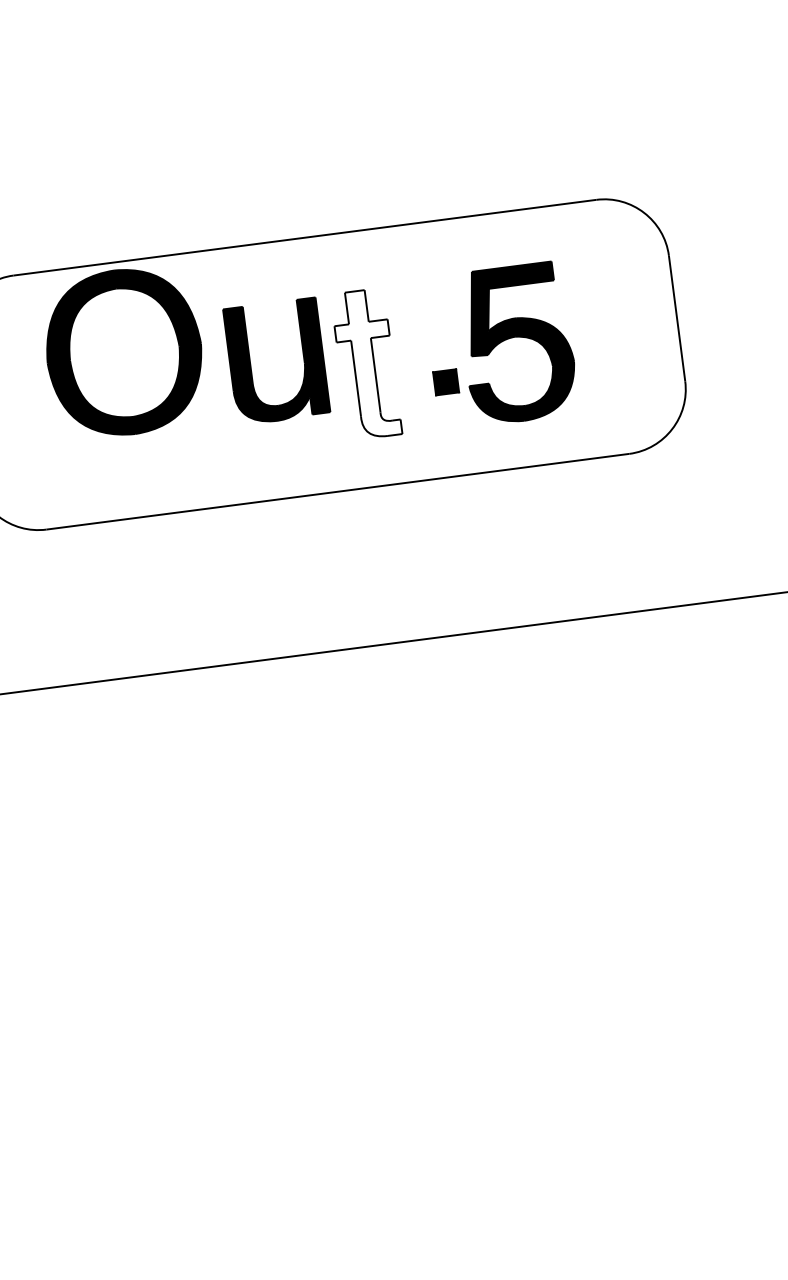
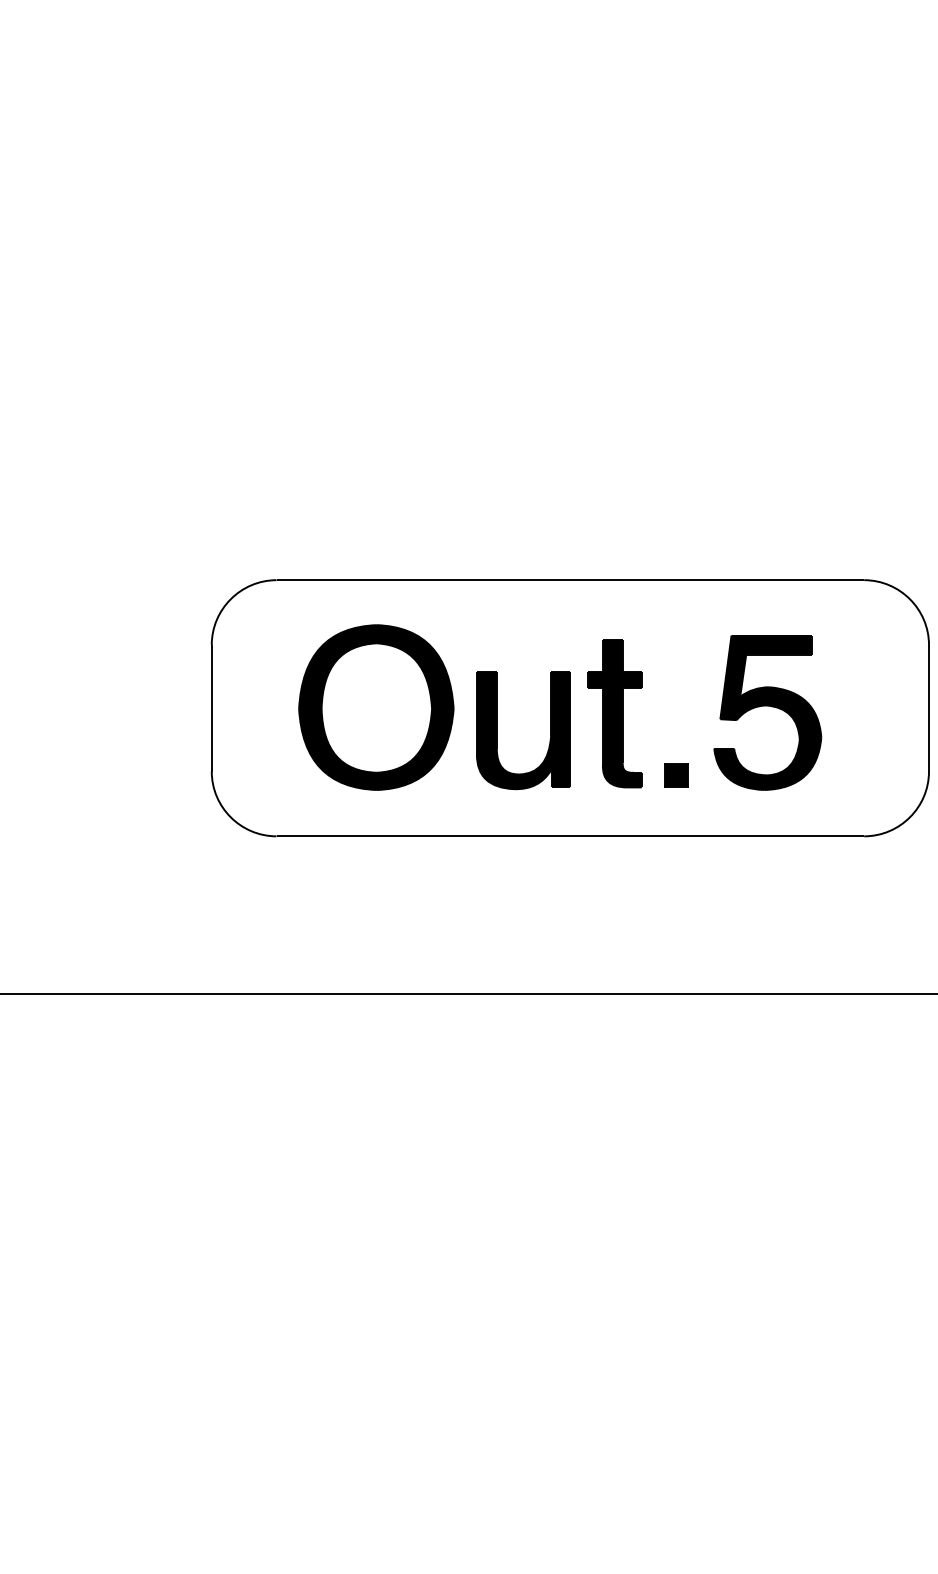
part: (124, 352) -> (376, 707), moved
fill: (365, 364) -> (614, 713), added
part: (251, 365) -> (497, 730), moved
part: (445, 382) -> (676, 775), moved

